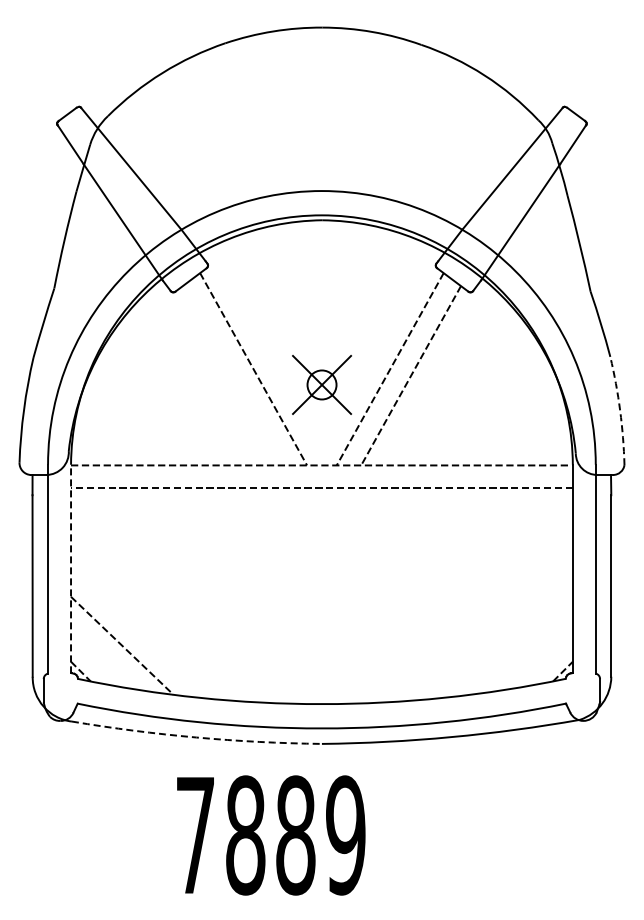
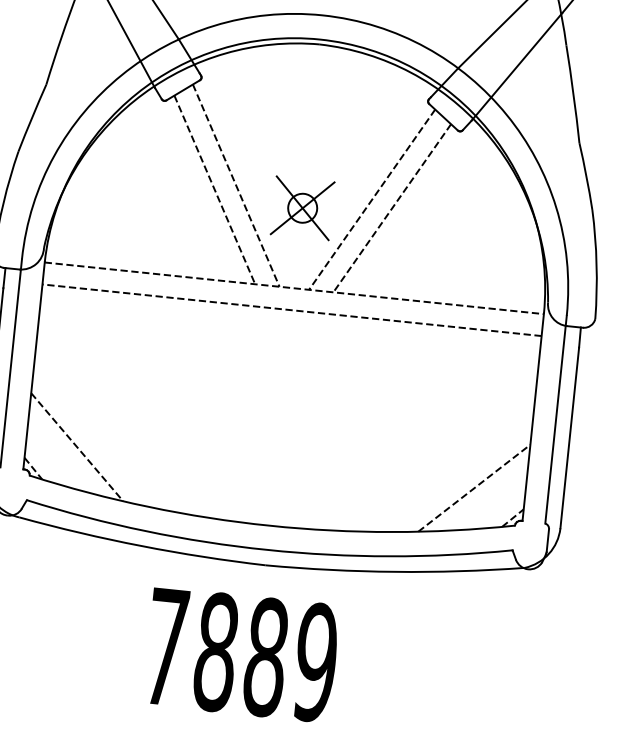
line: (232, 375) -> (214, 189), added
arc: (620, 410) -> (596, 264), dashed -> solid
line: (71, 568) -> (34, 365), dashed -> solid
line: (521, 645) -> (474, 487), added
arc: (196, 737) -> (141, 546), dashed -> solid
text: (271, 835) -> (241, 654), moved

